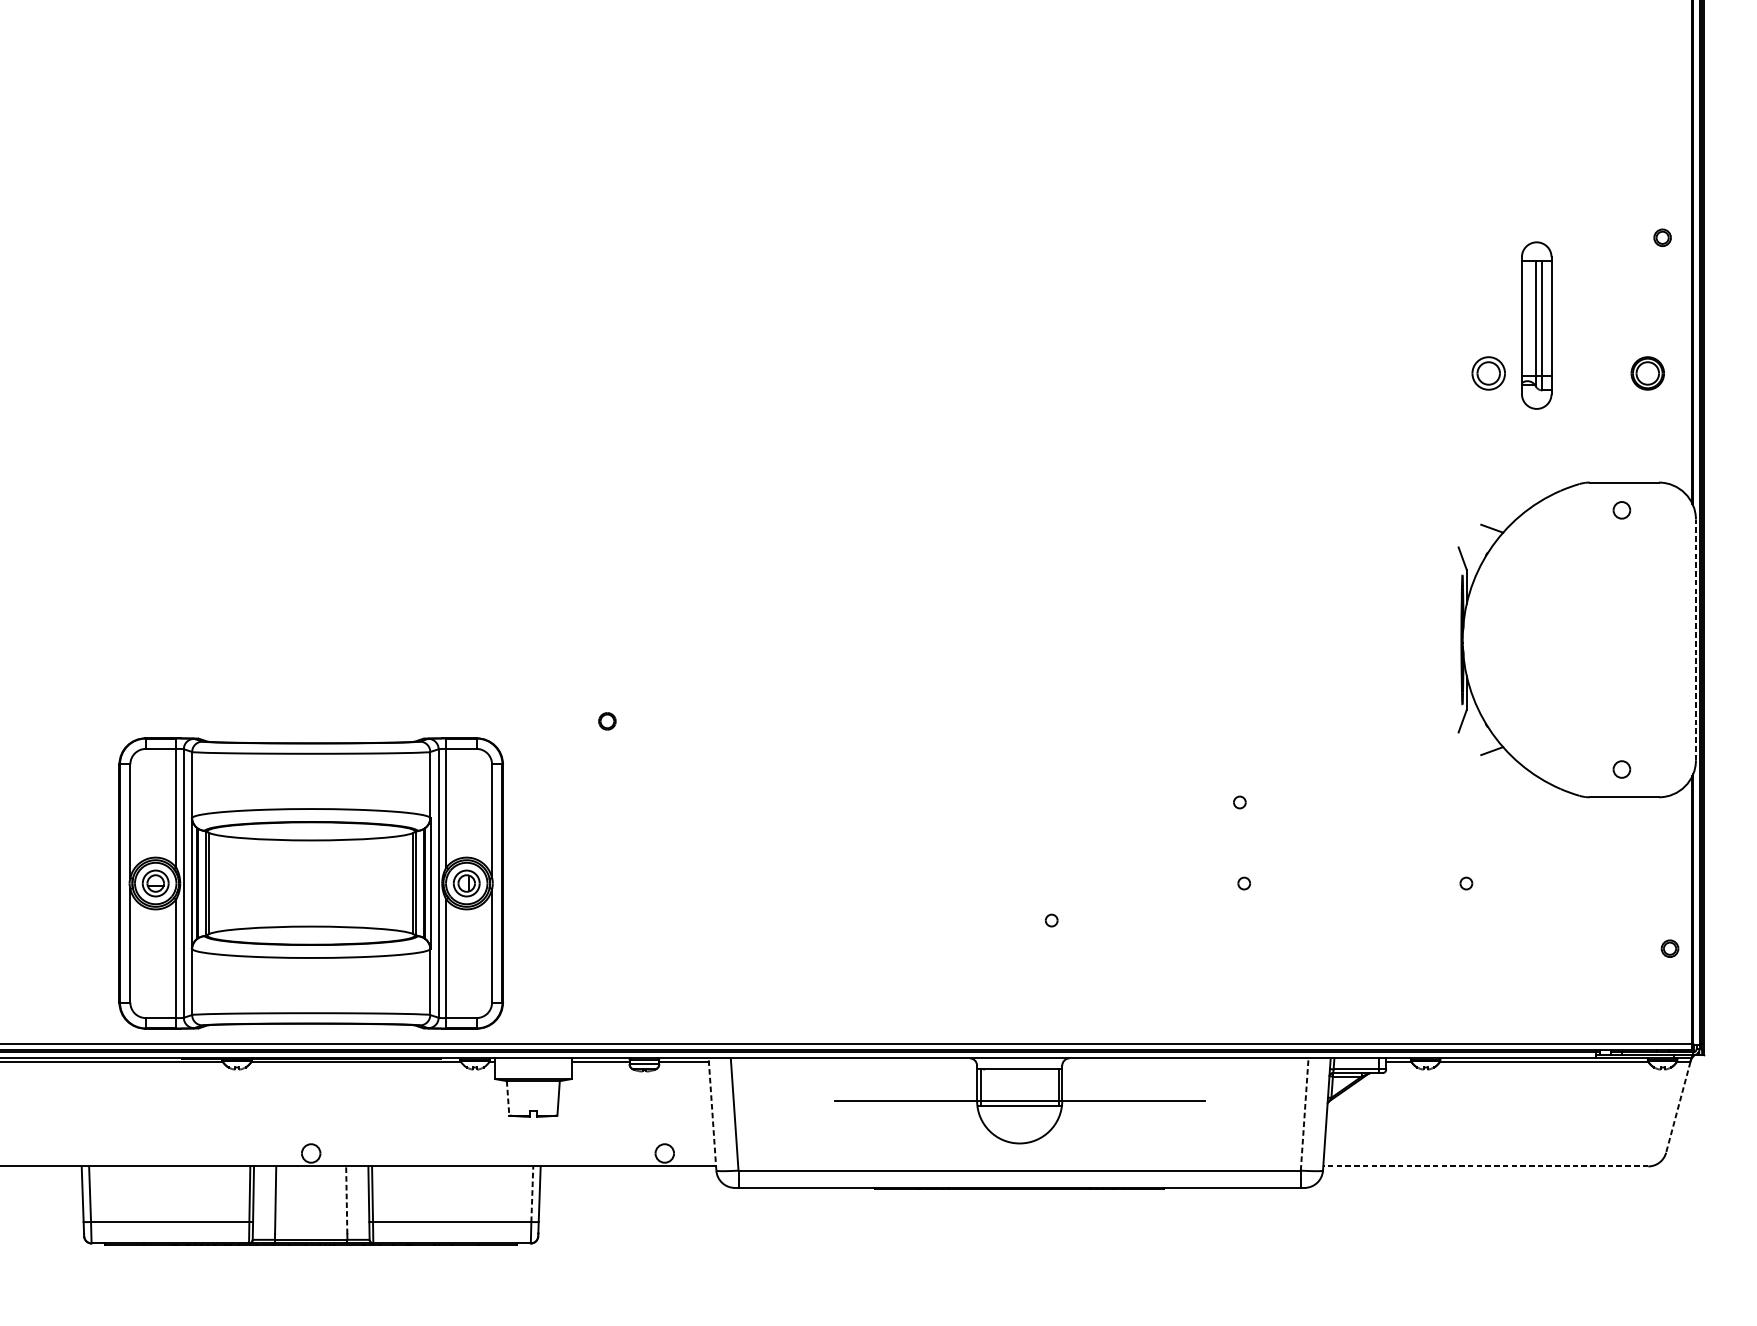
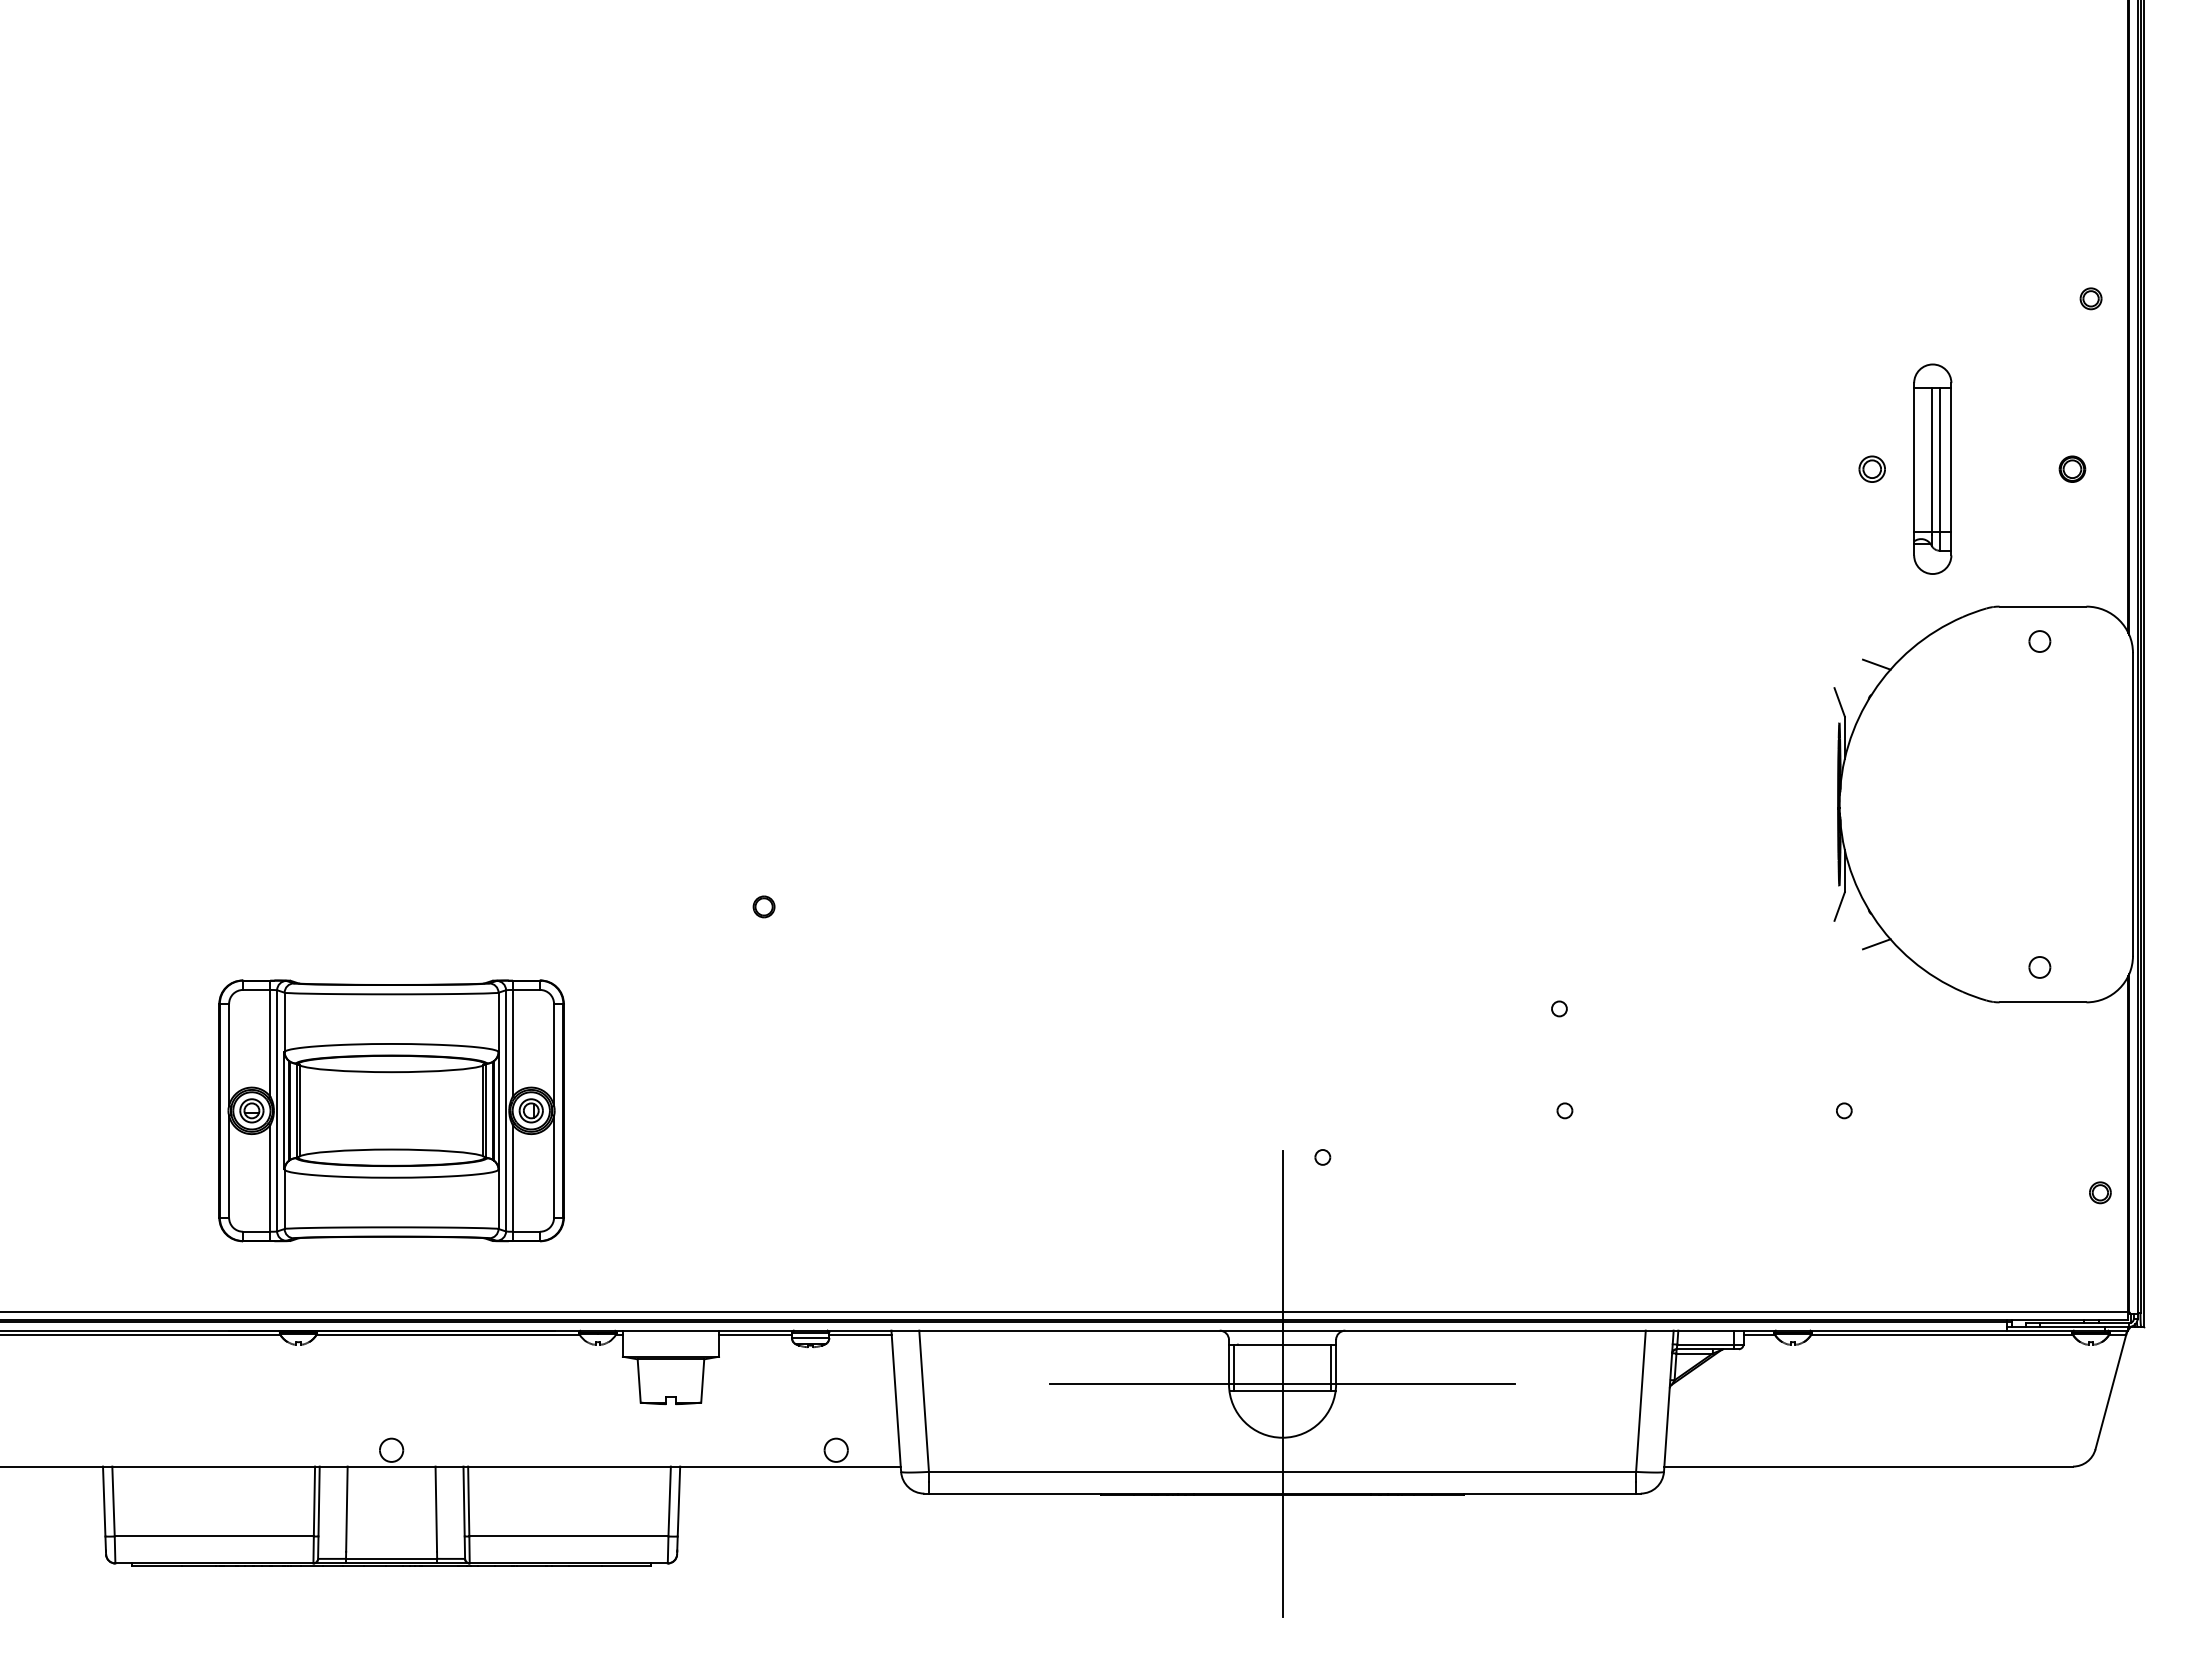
part: (1536, 325) -> (1932, 468), moved
part: (1488, 372) -> (1871, 468), size x0.62
part: (1647, 372) -> (2072, 468), size x0.62
line: (1695, 639) -> (2132, 804), dashed -> solid
part: (311, 883) -> (391, 1110), size x0.71
line: (508, 1097) -> (639, 1380), dashed -> solid
line: (1019, 1100) -> (1282, 1383), added
line: (1678, 1107) -> (2110, 1392), dashed -> solid
line: (712, 1114) -> (896, 1401), dashed -> solid
line: (1304, 1114) -> (1640, 1401), dashed -> solid
line: (1485, 1166) -> (1868, 1466), dashed -> solid
line: (532, 1194) -> (669, 1501), dashed -> solid
line: (346, 1200) -> (436, 1509), dashed -> solid

